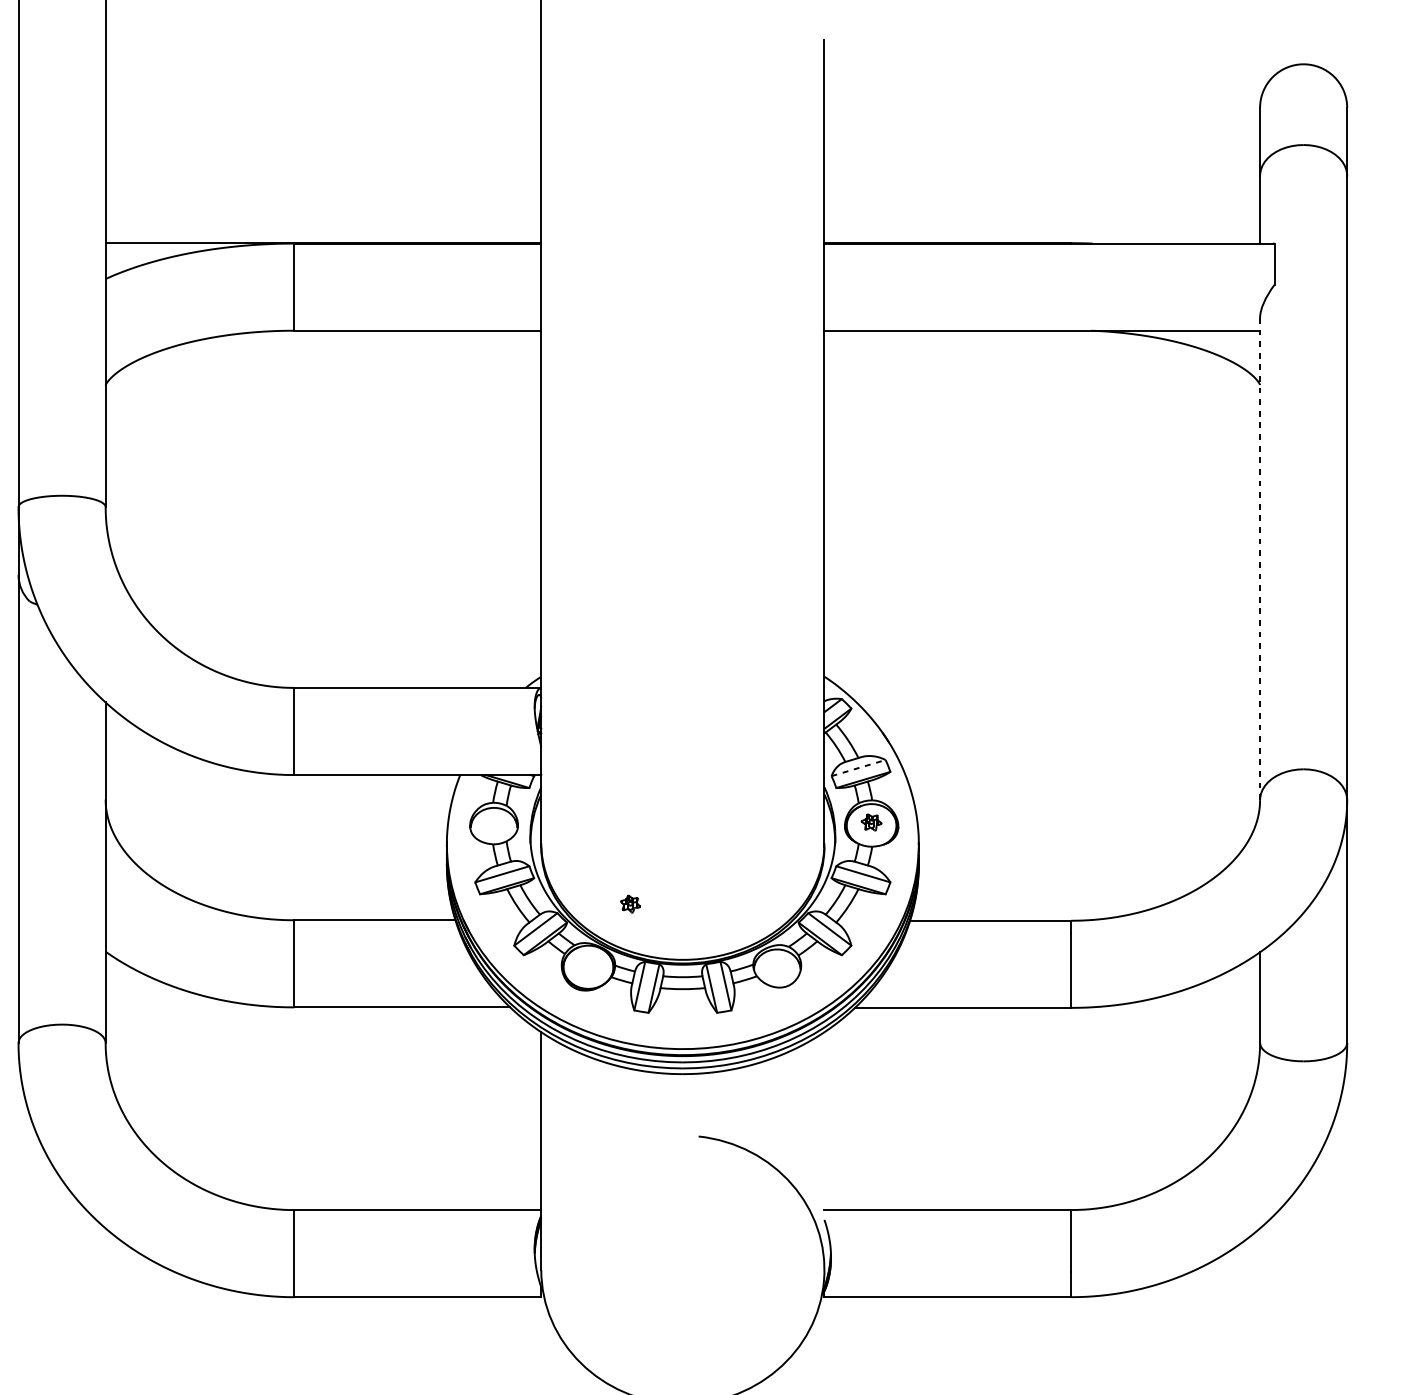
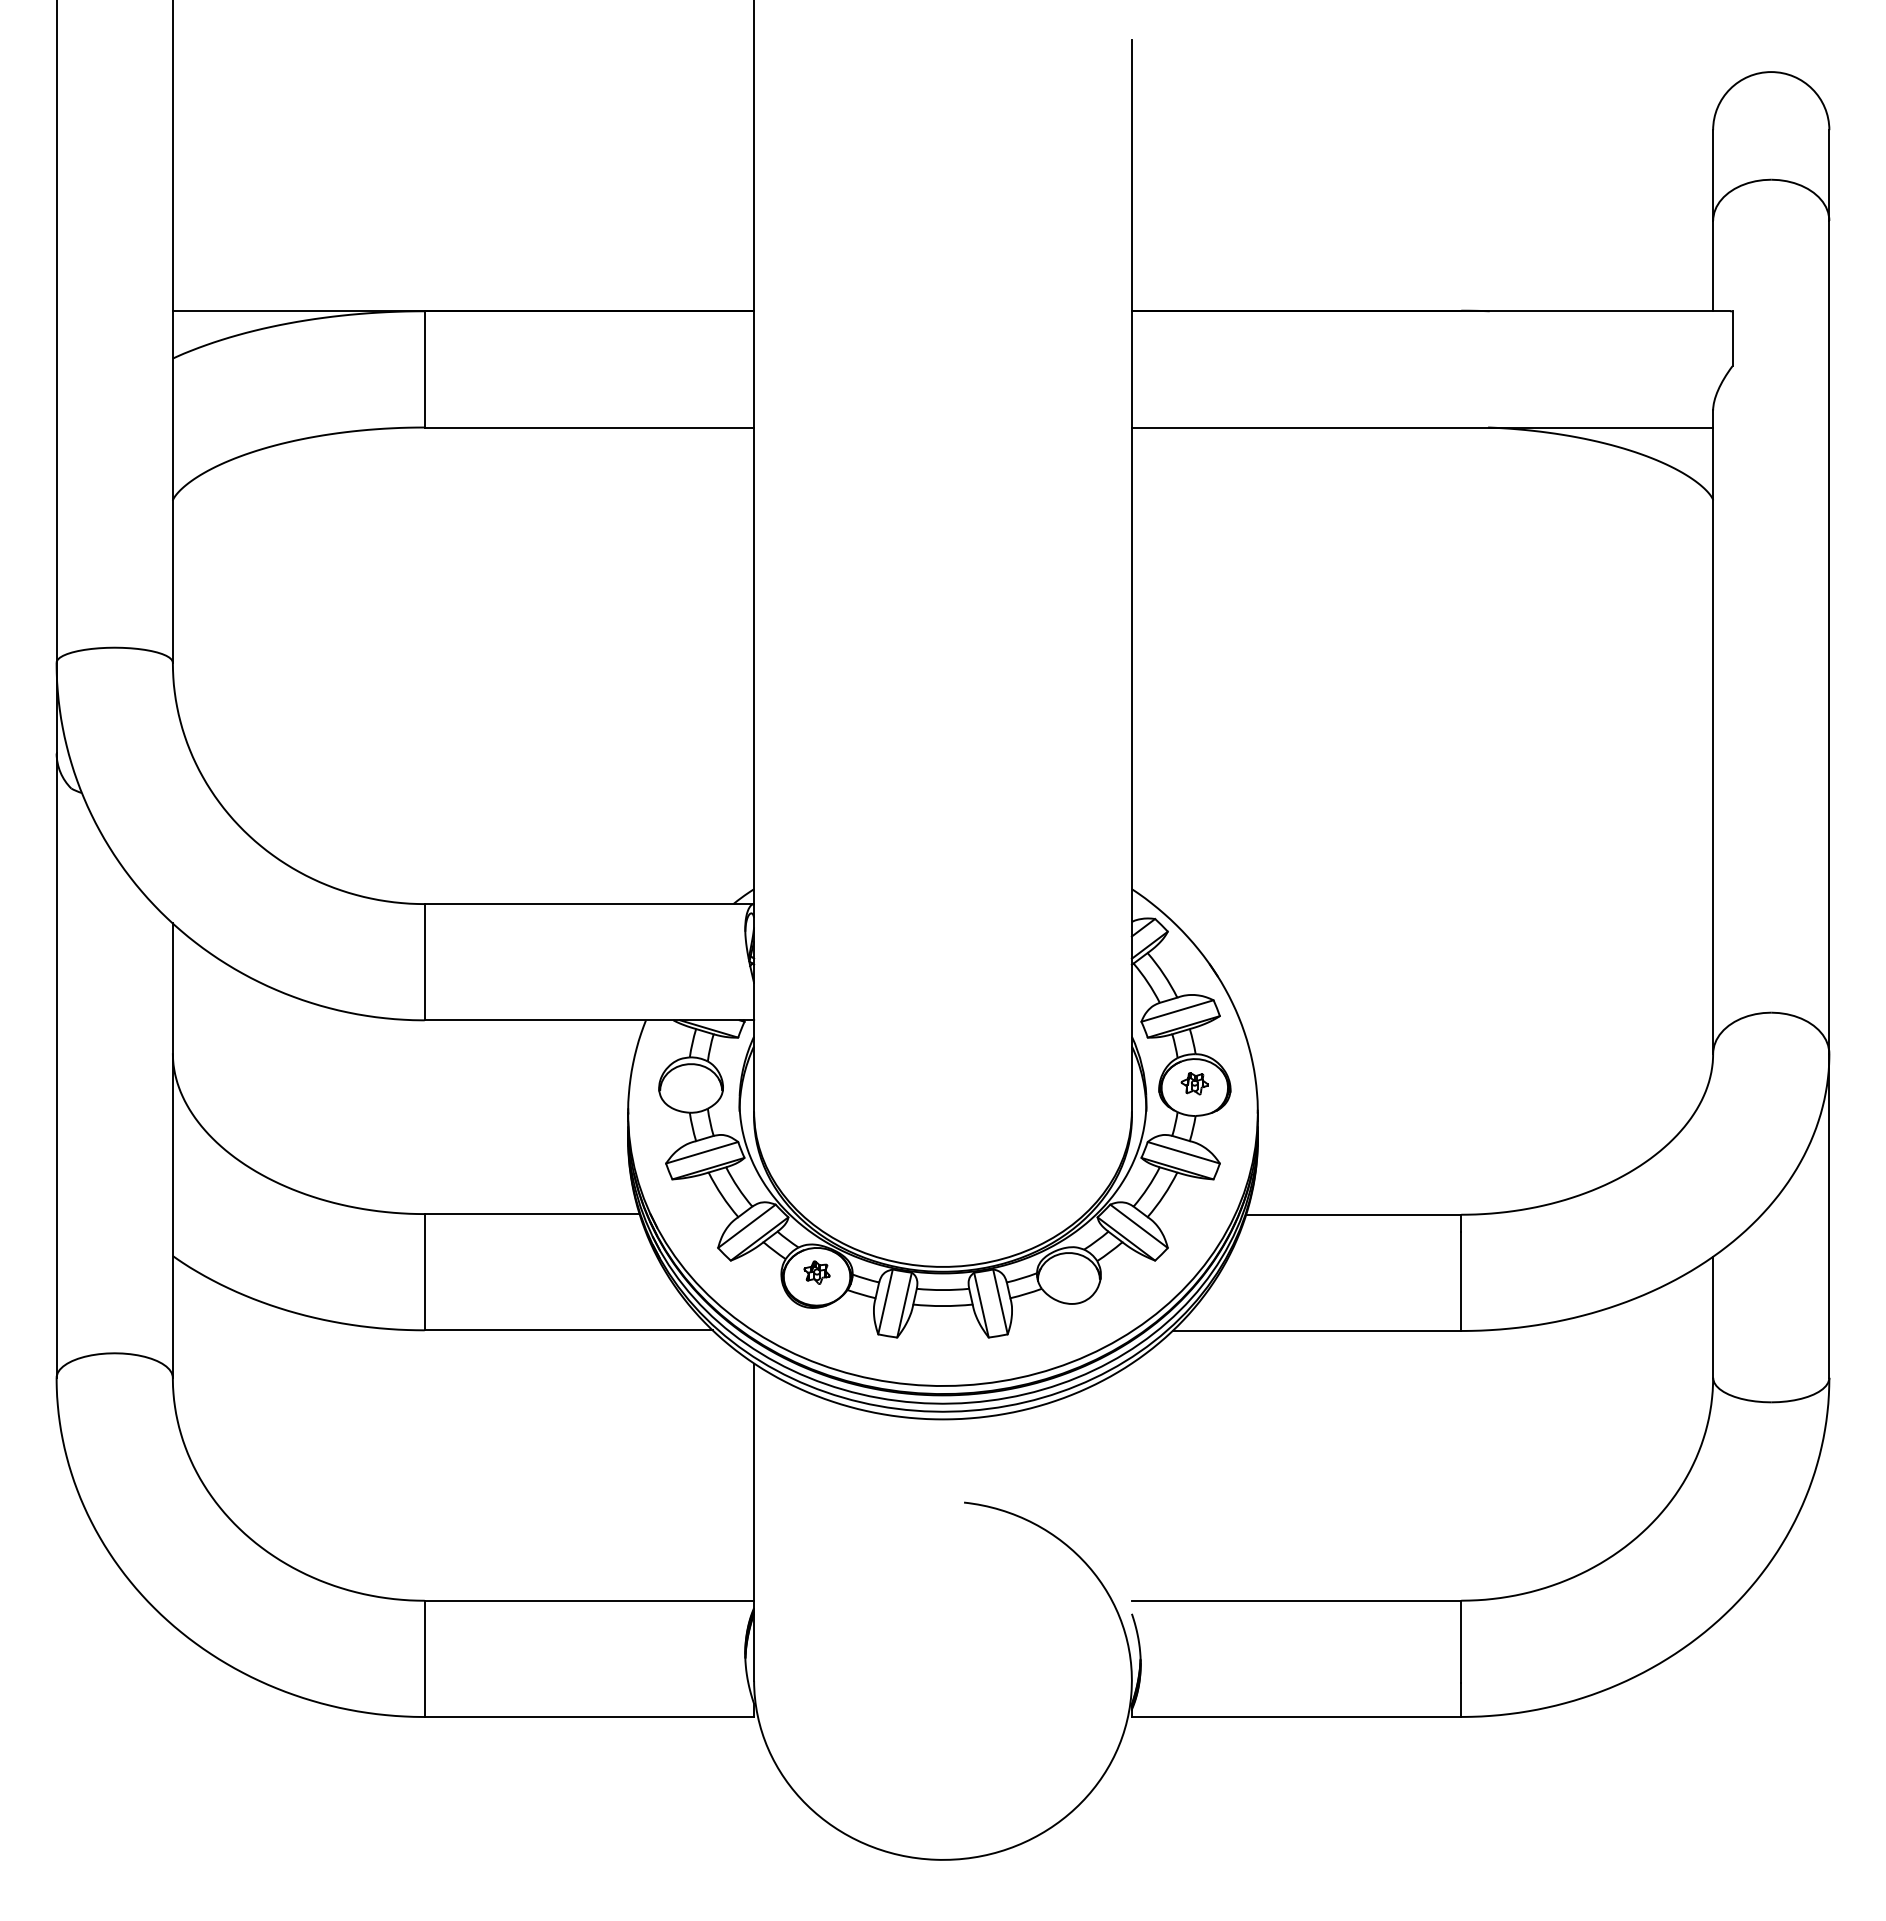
line: (1260, 559) -> (1713, 732), dashed -> solid
line: (858, 768) -> (1177, 1011), dashed -> solid
part: (630, 904) -> (816, 1272), moved

